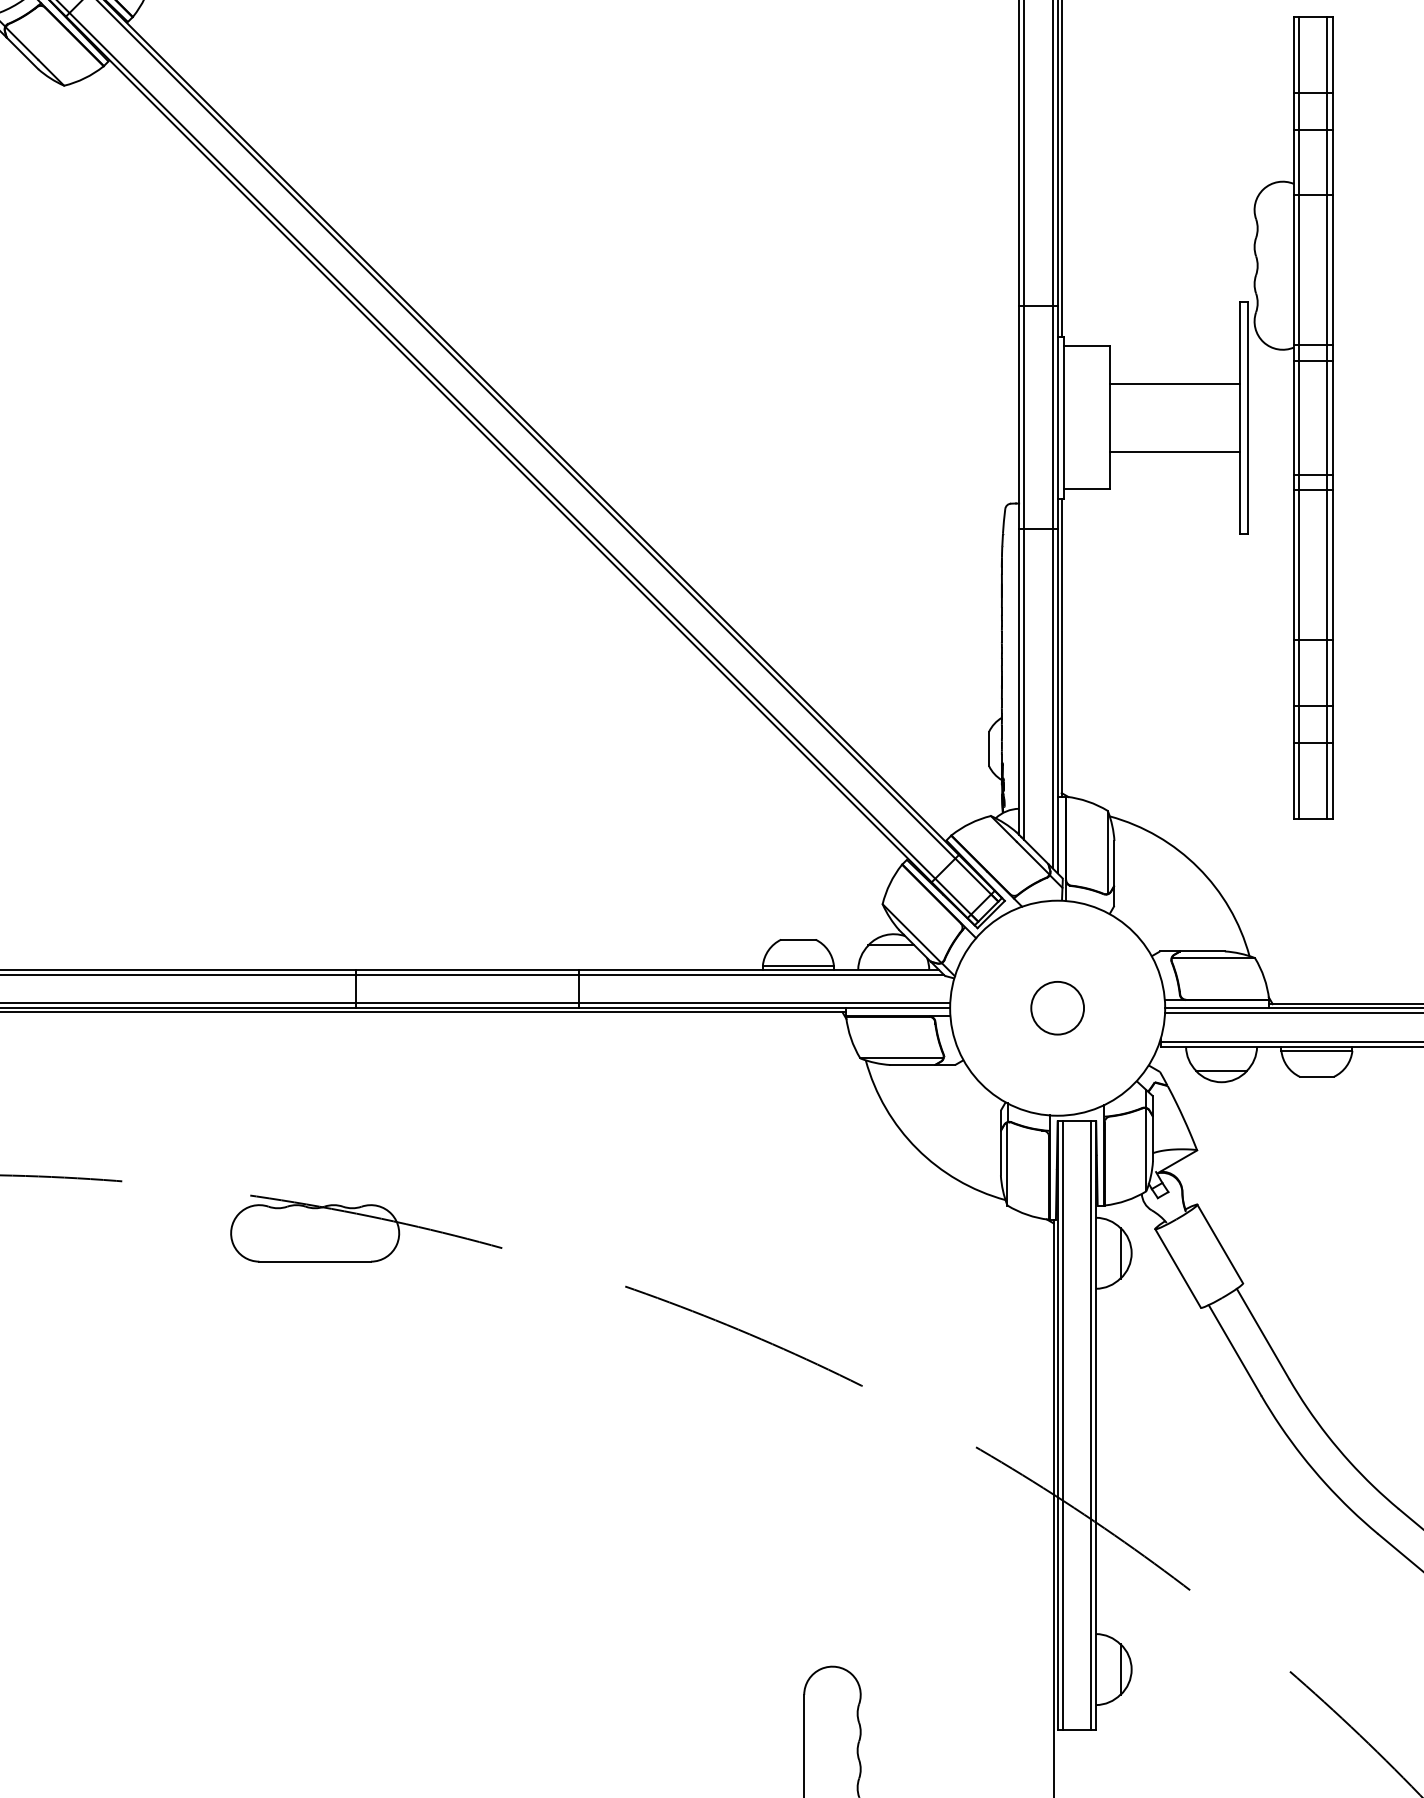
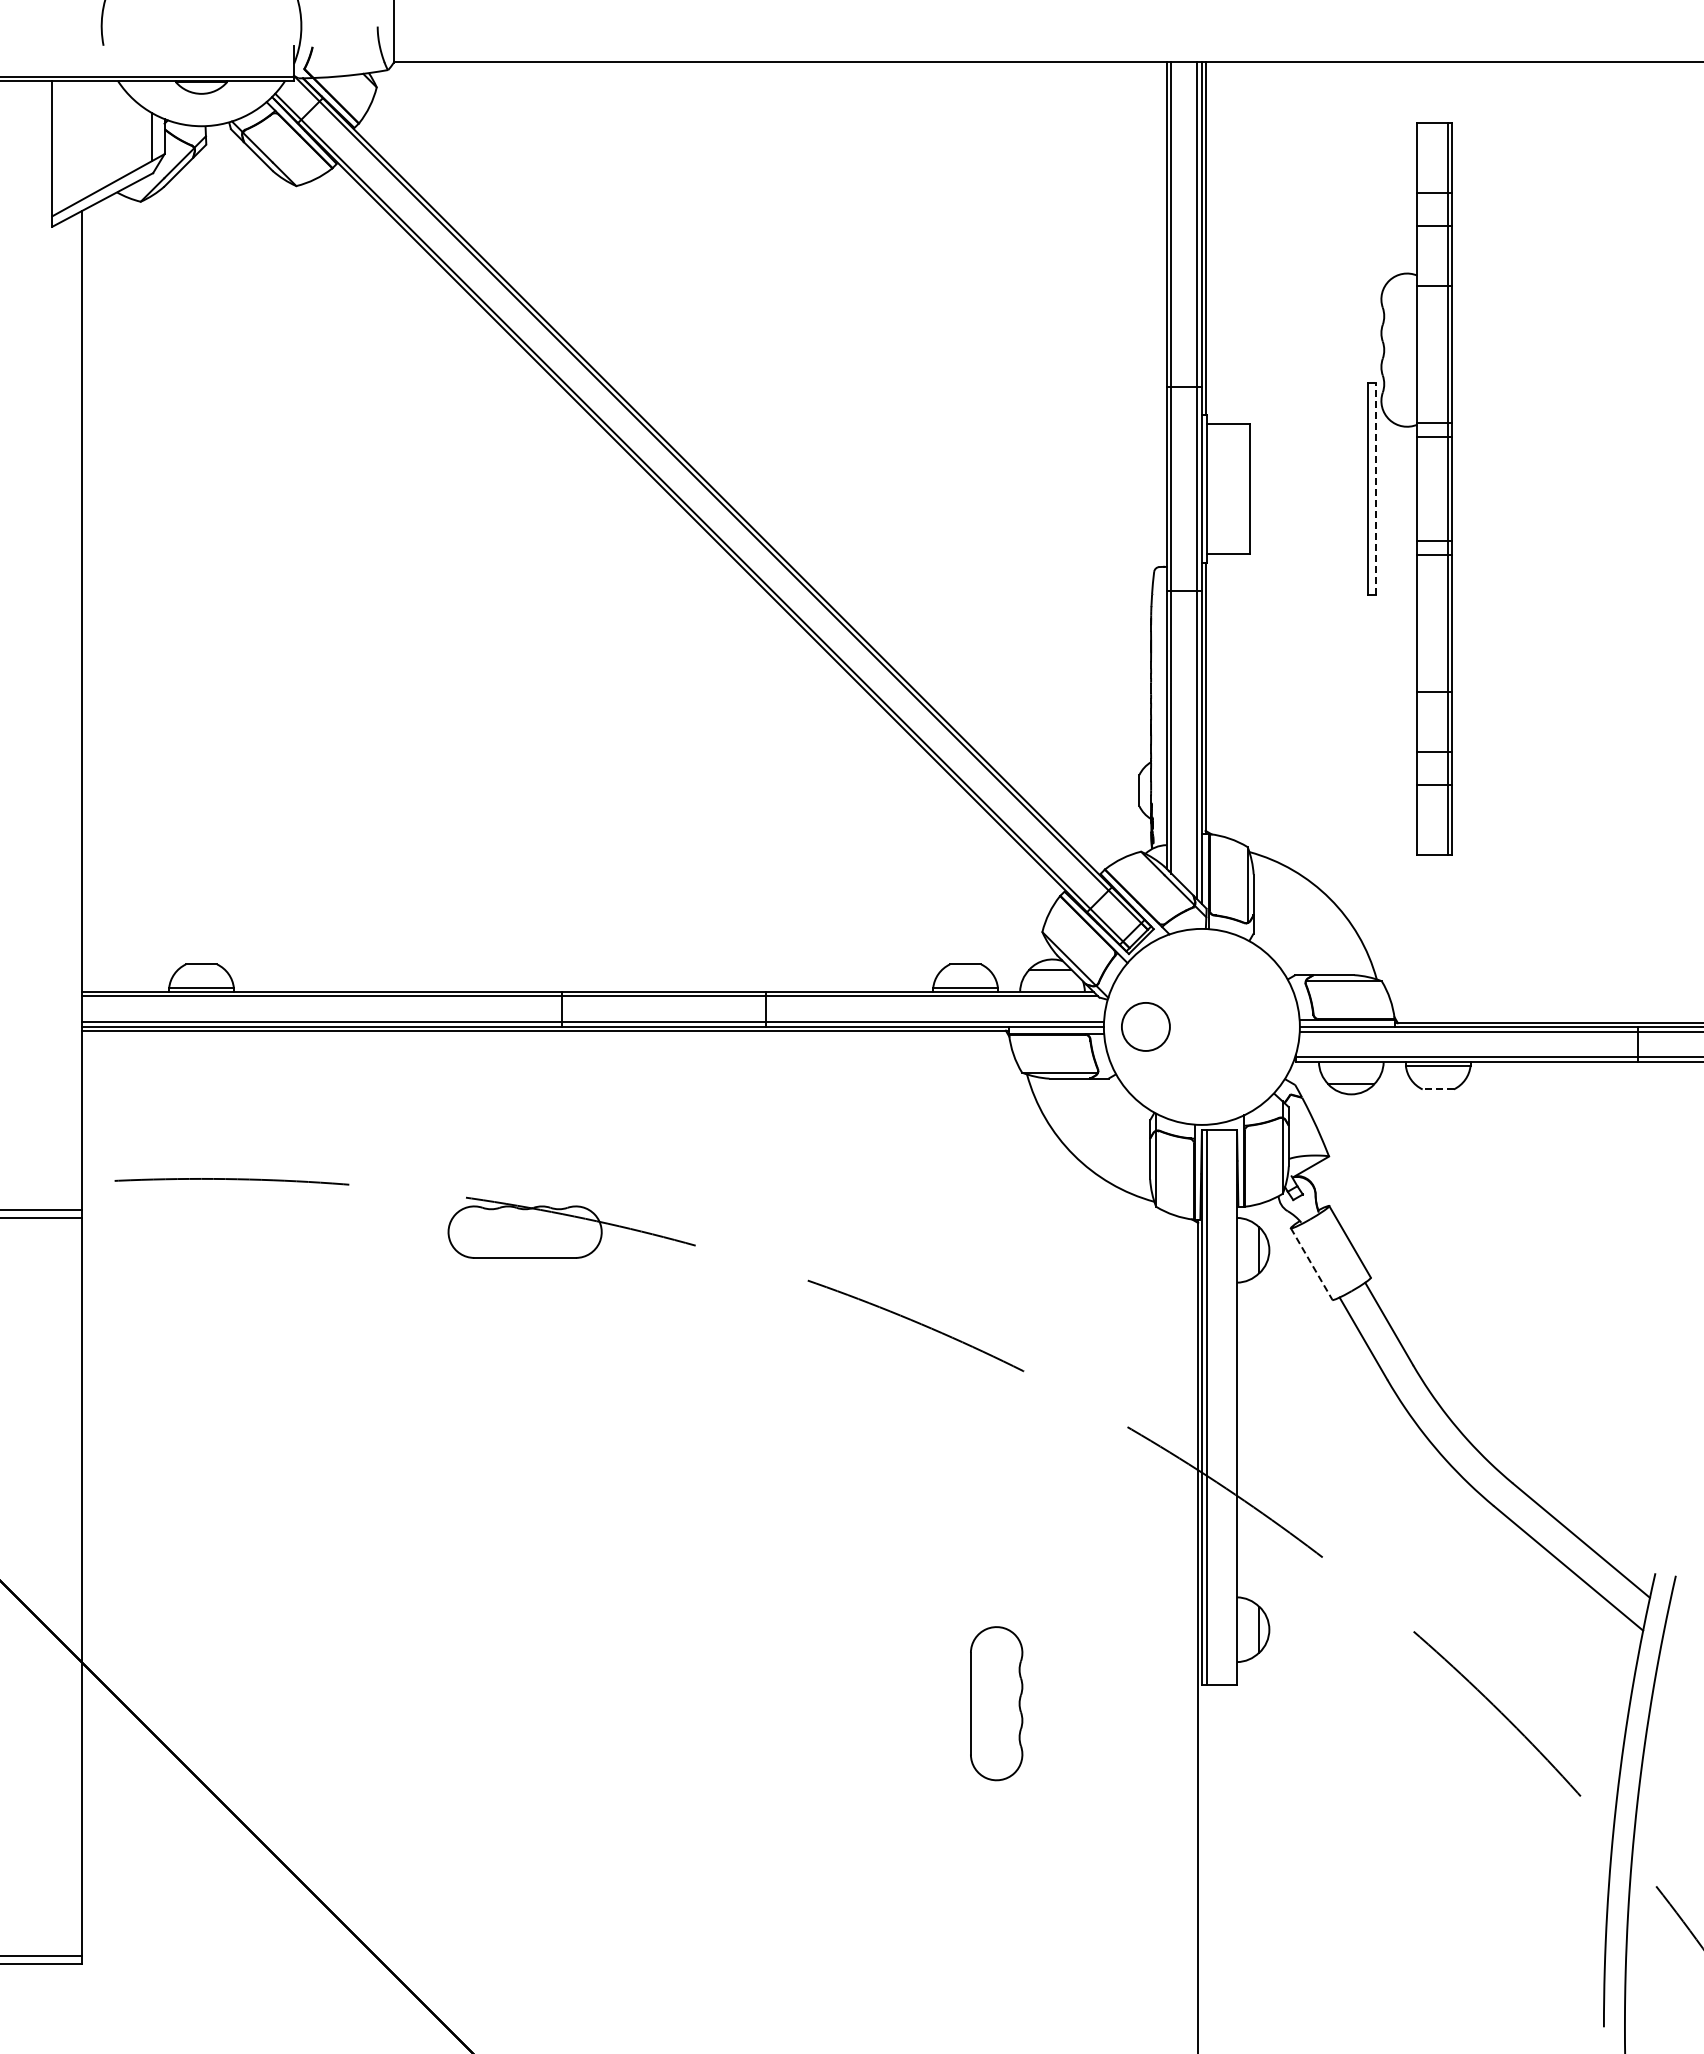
line: (1174, 383) -> (1308, 457), removed
line: (1248, 417) -> (1375, 488), solid -> dashed
line: (1298, 417) -> (1421, 488), removed
line: (1174, 451) -> (1308, 519), removed
circle: (1057, 1007) -> (1145, 1026), moved
line: (1317, 1076) -> (1438, 1089), solid -> dashed
line: (1177, 1268) -> (1311, 1264), solid -> dashed
line: (1091, 1425) -> (1232, 1407), removed

